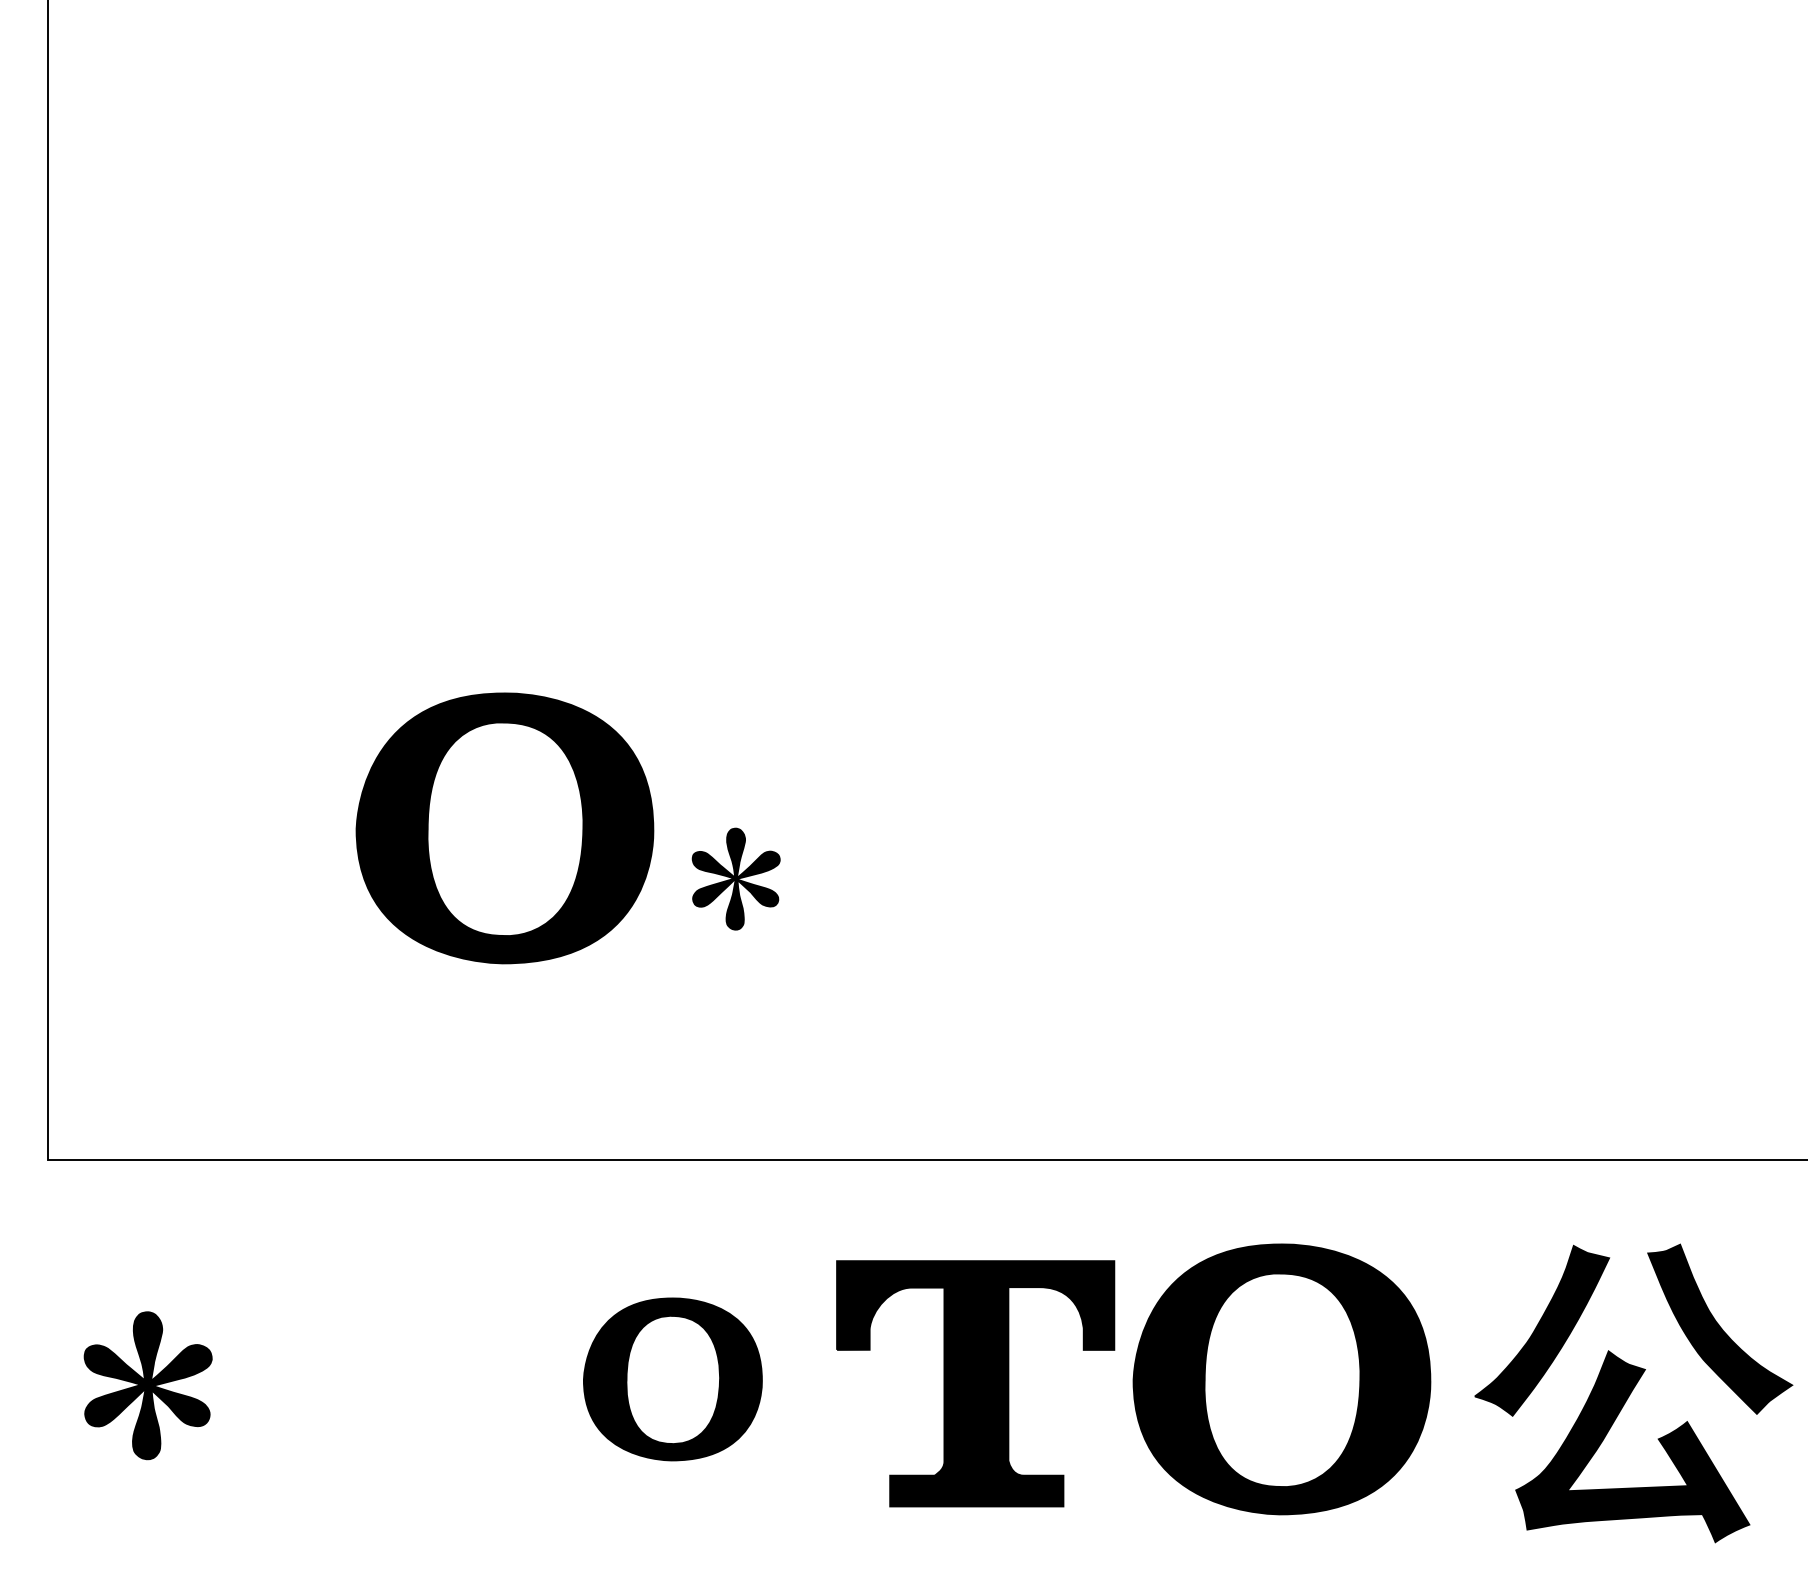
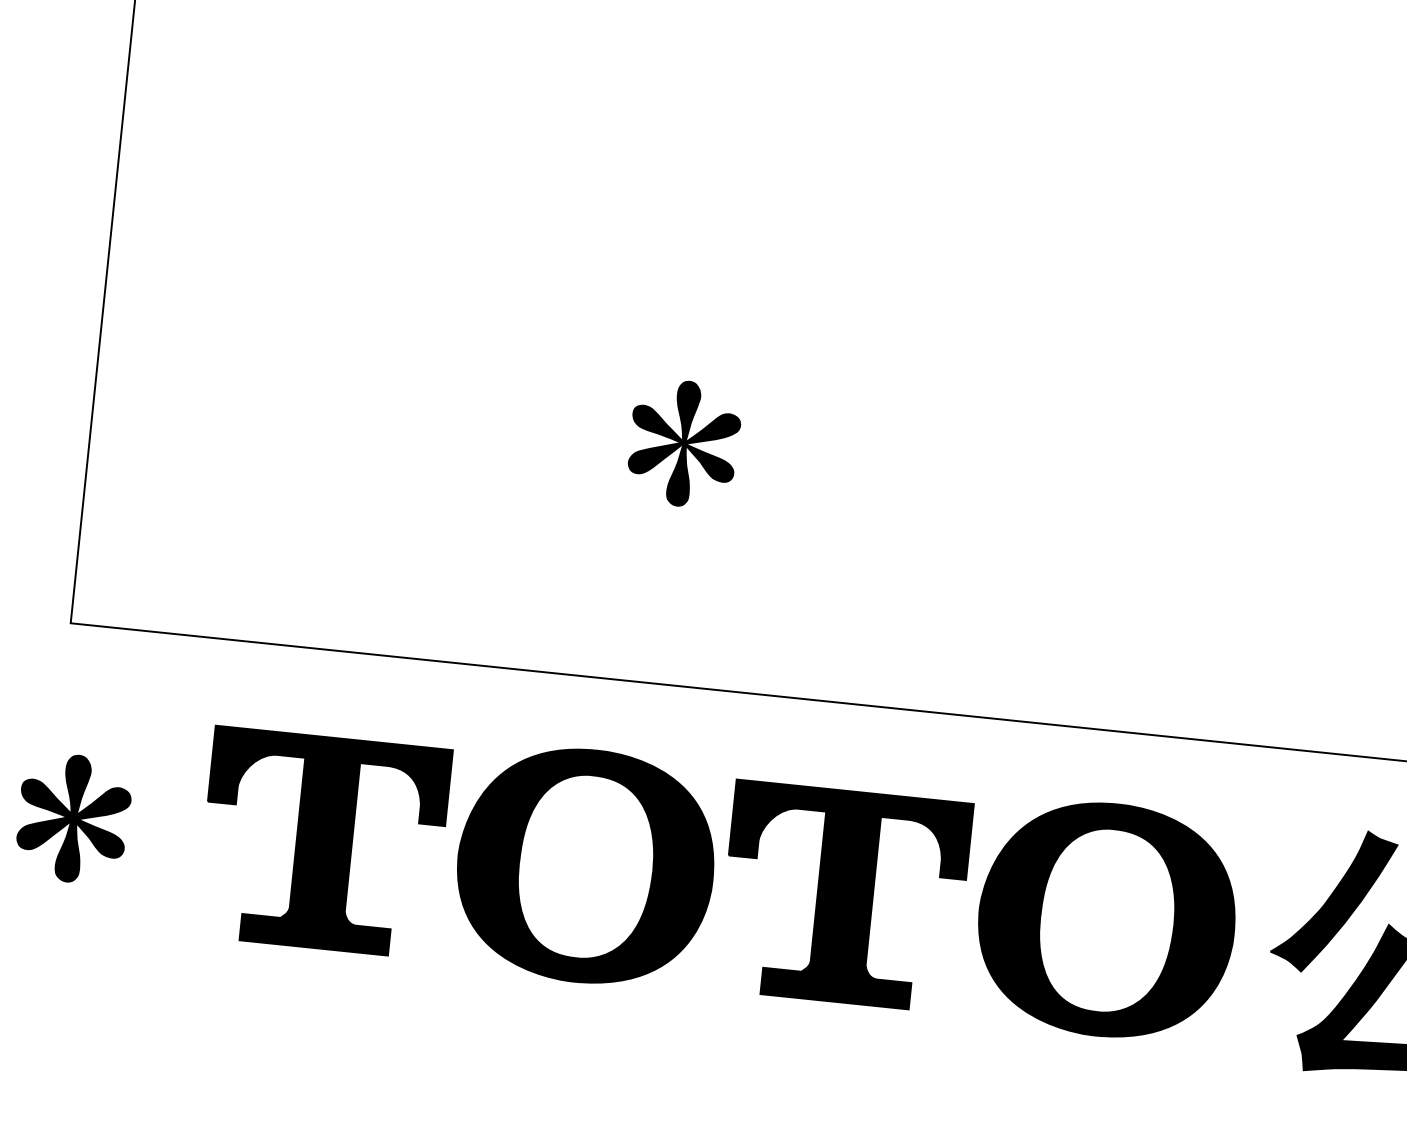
part: (504, 828) -> (490, 379), removed
part: (735, 878) -> (683, 443), size x1.43
part: (672, 1379) -> (585, 866), size x1.67
part: (366, 1383) -> (323, 842), added
part: (147, 1385) -> (73, 818), moved

